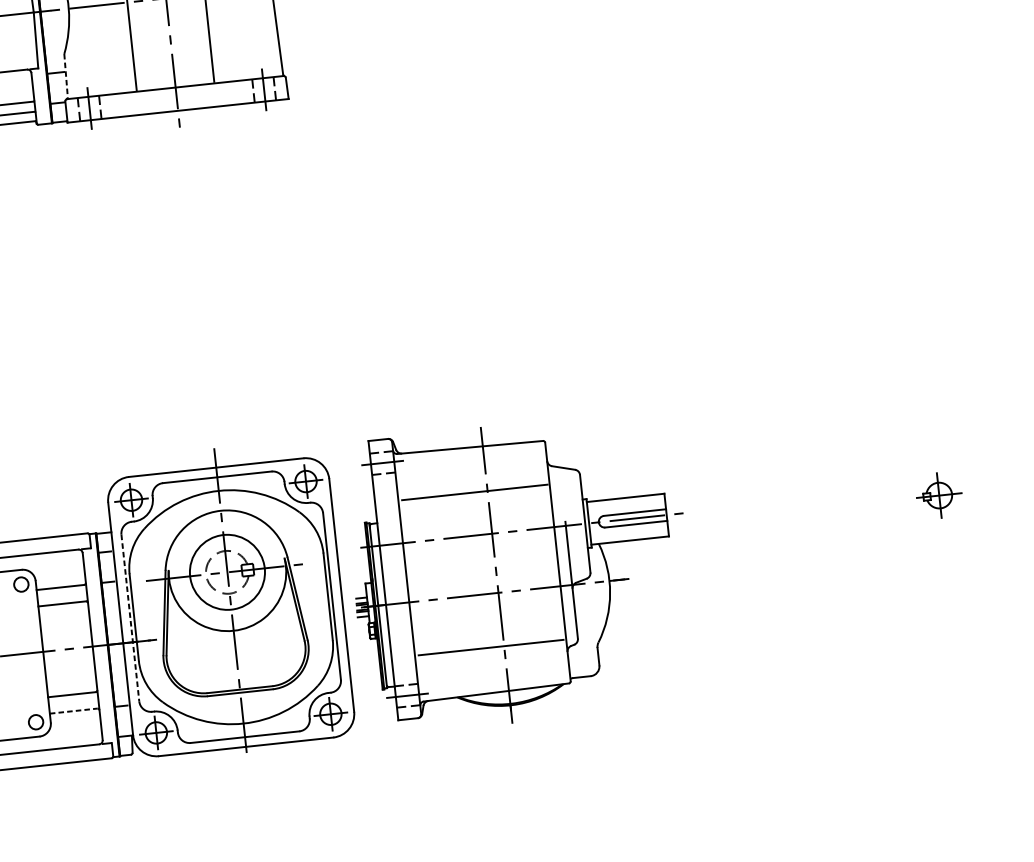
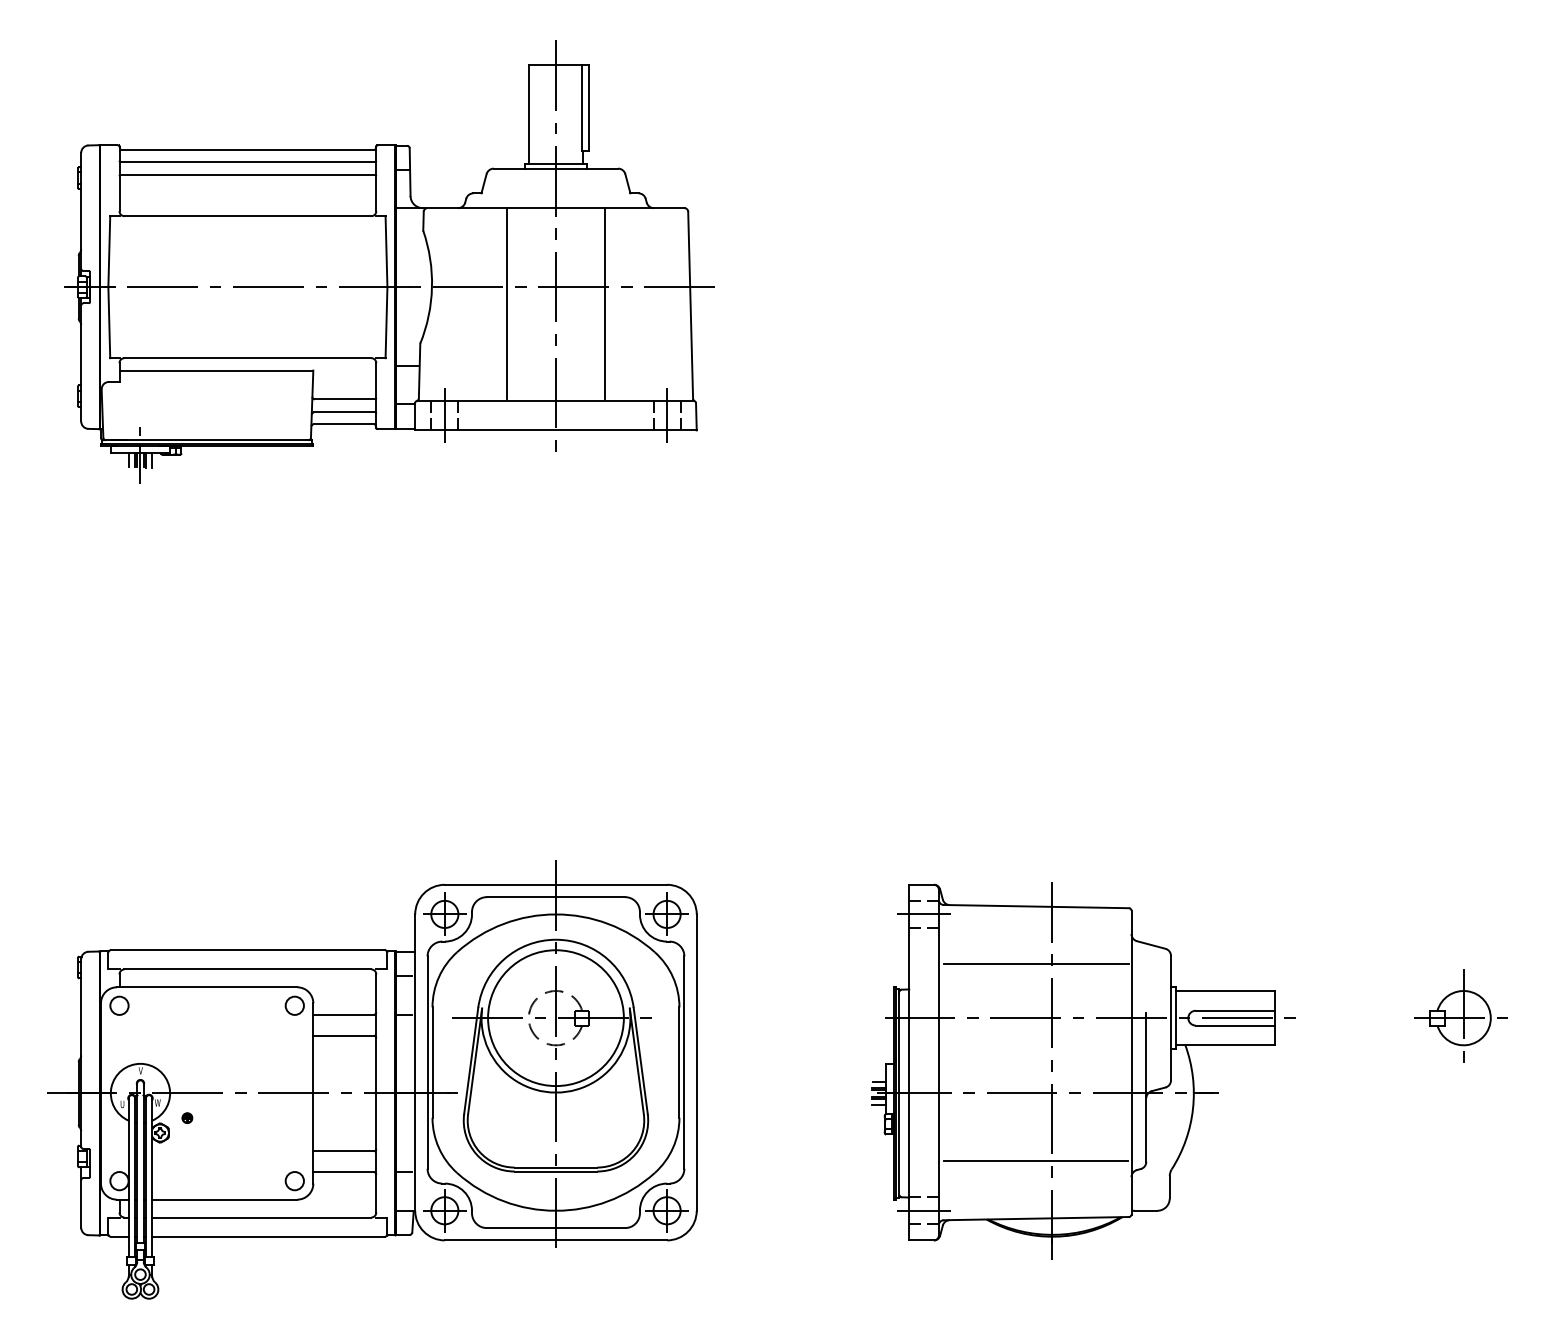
line: (66, 76) -> (419, 371), dashed -> solid
part: (937, 494) -> (1460, 1015), size x1.67
circle: (227, 572) -> (555, 1018), size x1.43
part: (520, 572) -> (1083, 1070), moved
line: (130, 618) -> (427, 1063), dashed -> solid
line: (74, 711) -> (344, 1172), dashed -> solid

